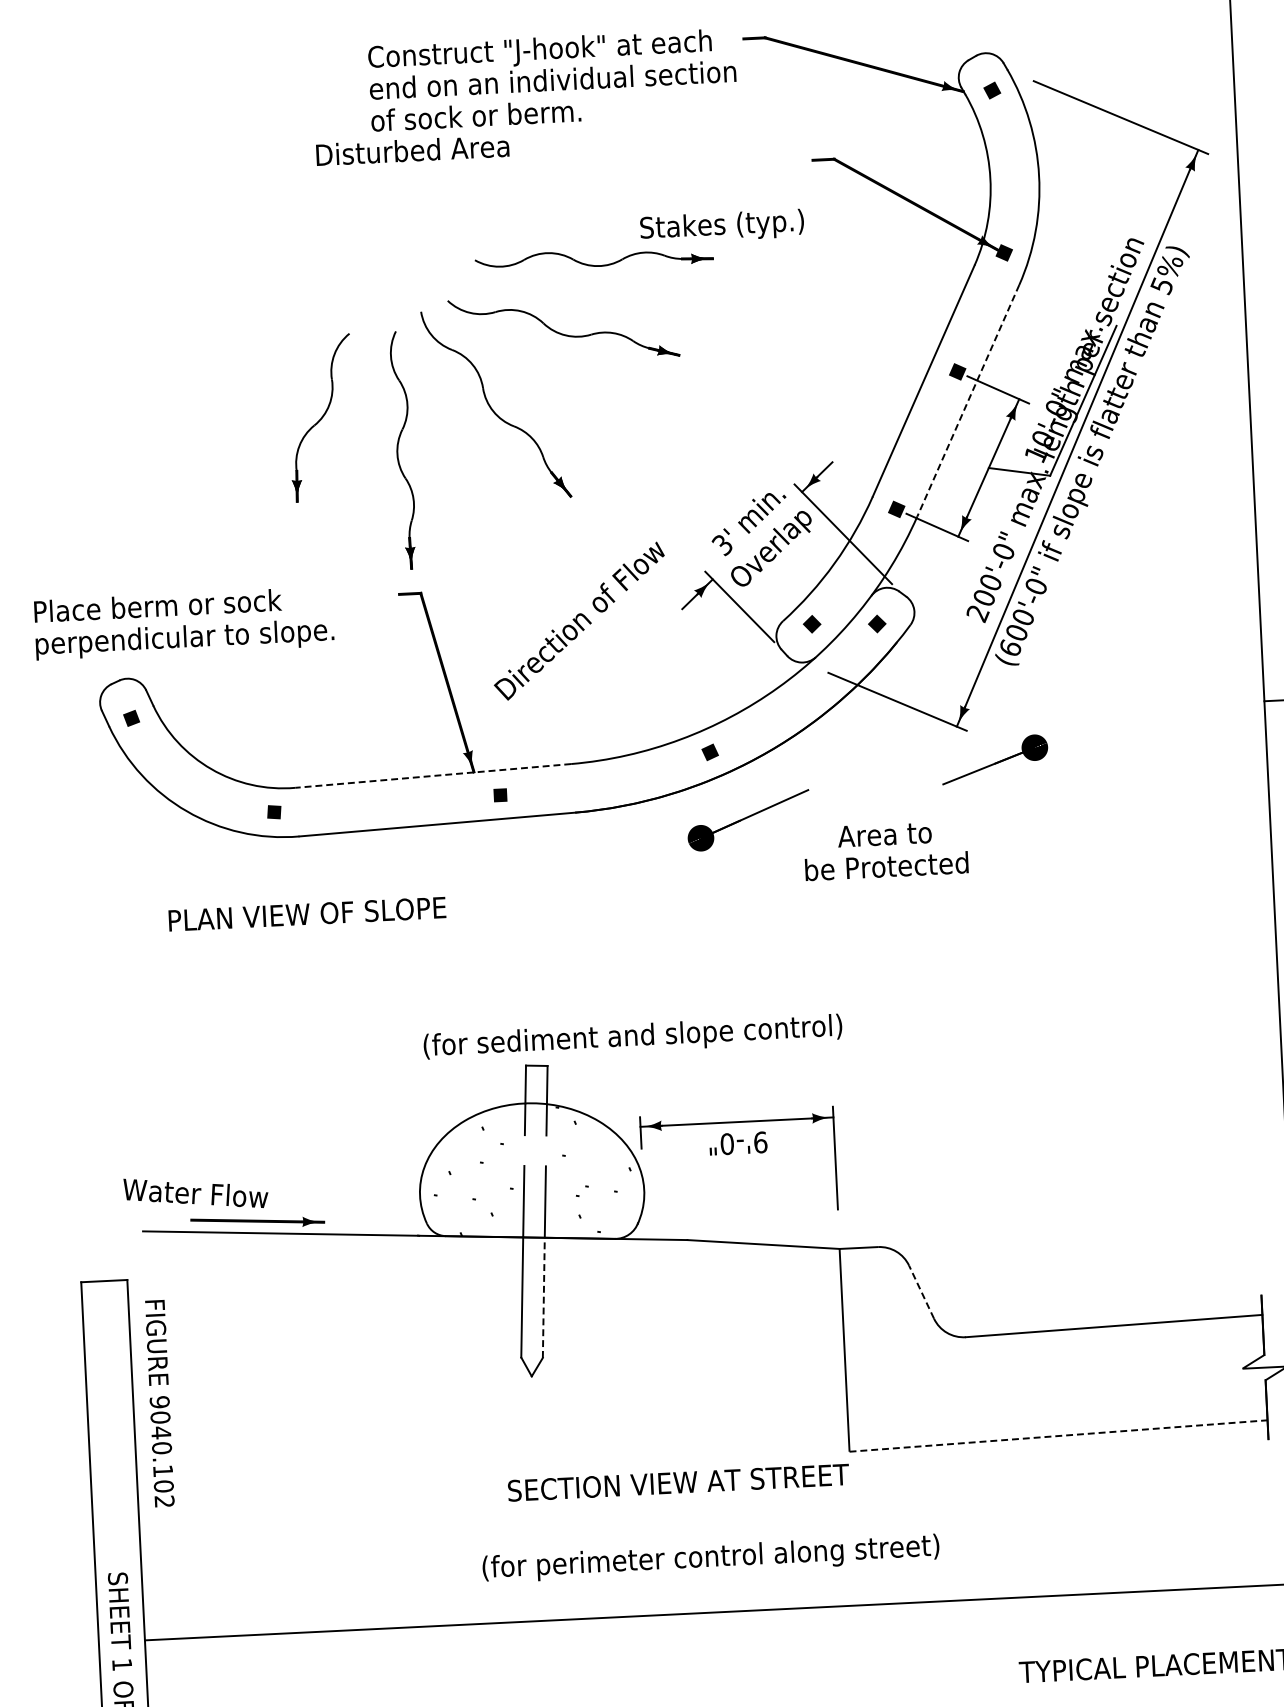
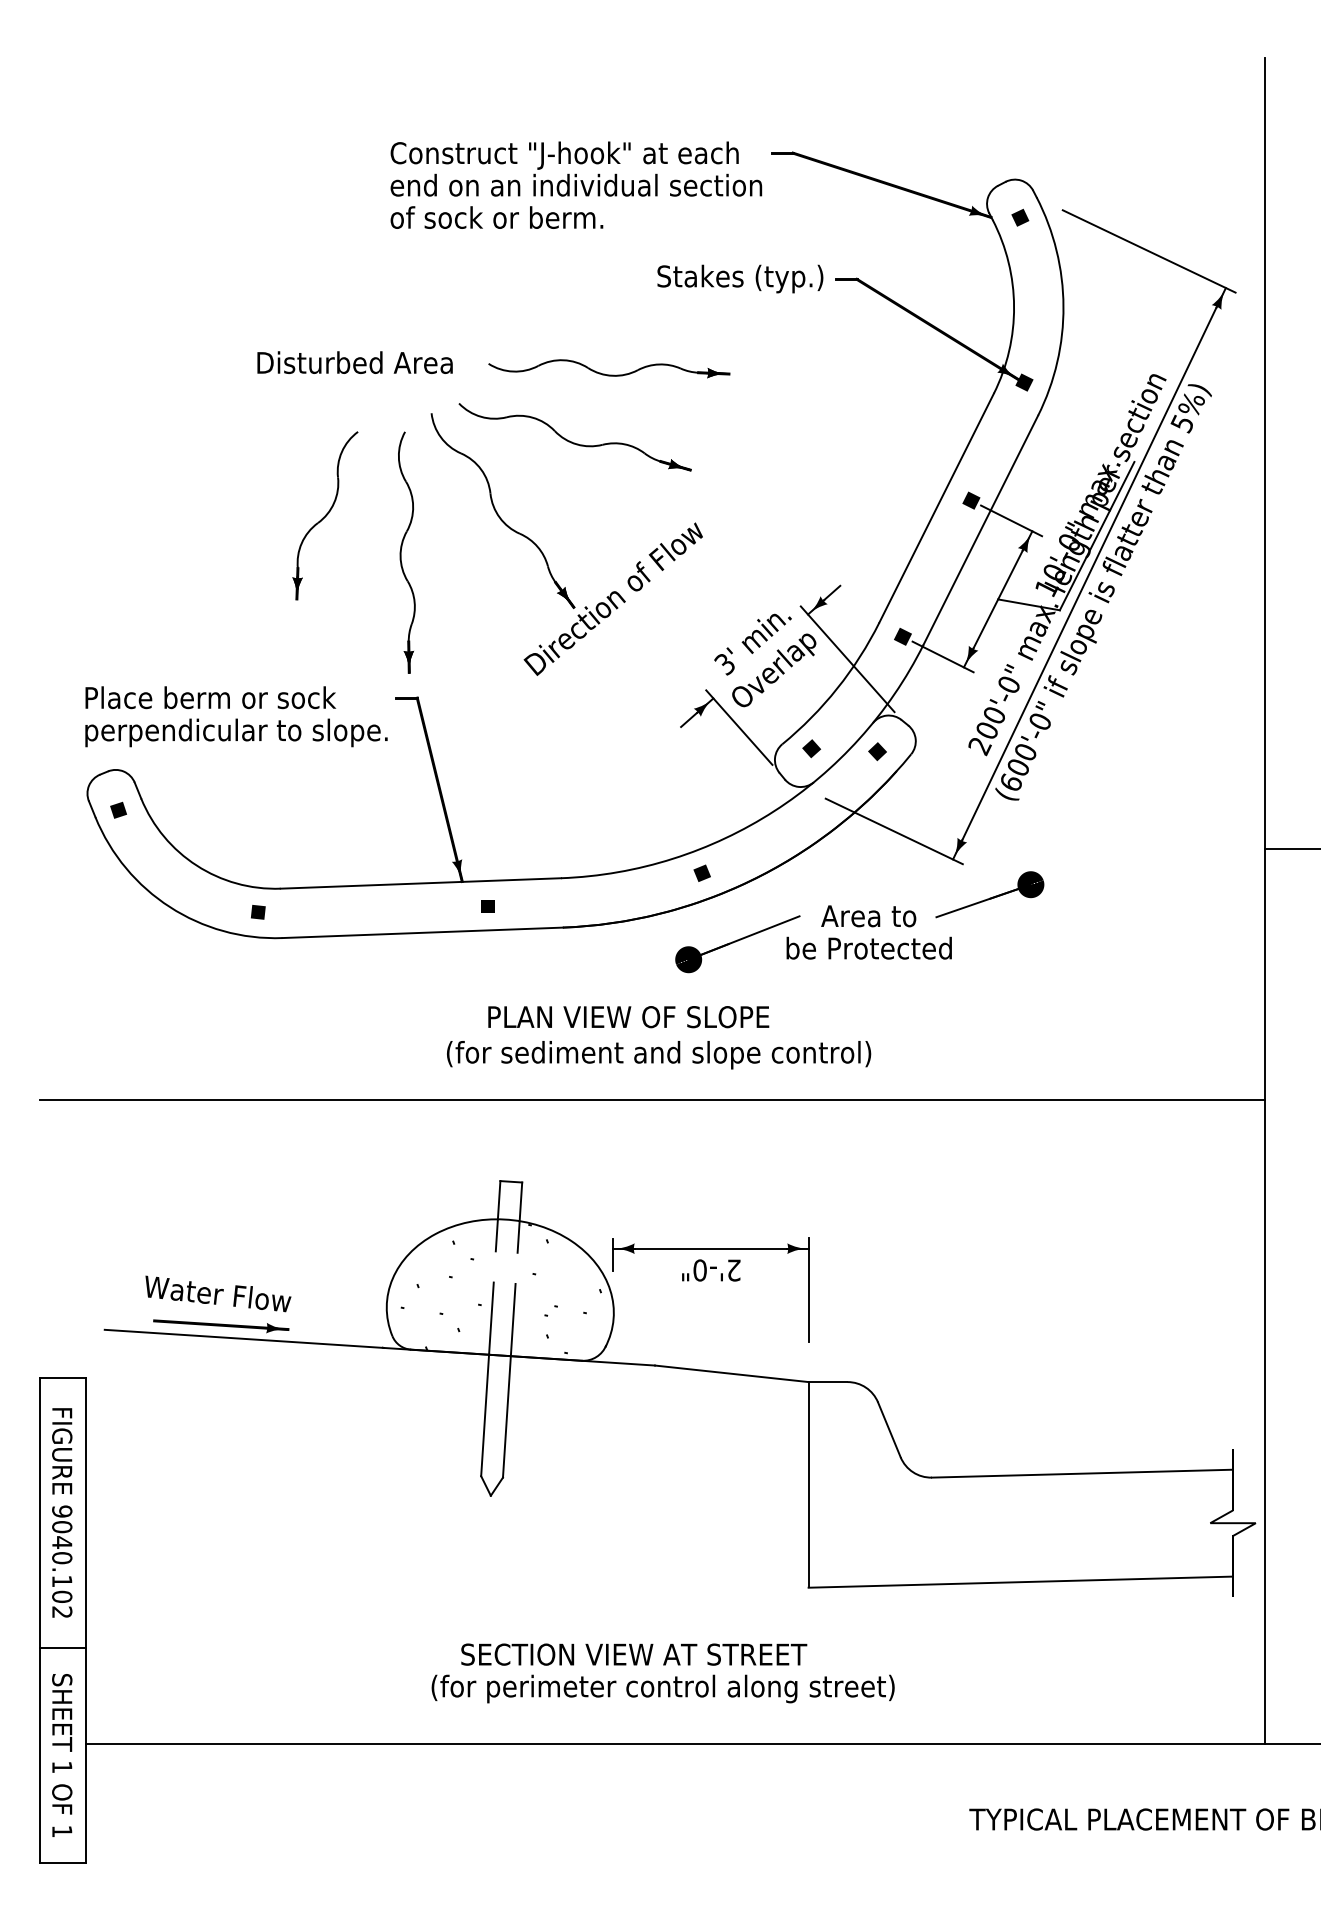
text: (412, 150) -> (354, 362), moved
text: (722, 226) -> (740, 278), moved
line: (968, 400) -> (980, 530), dashed -> solid
text: (578, 620) -> (612, 598), moved
text: (184, 623) -> (236, 716), moved
line: (432, 776) -> (420, 883), dashed -> solid
text: (885, 850) -> (868, 932), moved
text: (307, 914) -> (628, 1017), moved
line: (672, 977) -> (652, 1099), added
text: (633, 1038) -> (659, 1055), moved
text: (760, 1142) -> (733, 1270), 9'-0" -> 2'-0"
text: (196, 1192) -> (218, 1293), moved
line: (921, 1291) -> (889, 1429), dashed -> solid
line: (543, 1297) -> (506, 1416), dashed -> solid
text: (160, 1403) -> (62, 1512), moved
line: (1059, 1436) -> (1021, 1582), dashed -> solid
text: (678, 1482) -> (634, 1654), moved
line: (116, 1546) -> (62, 1647), added

